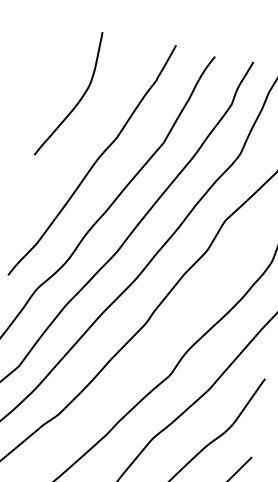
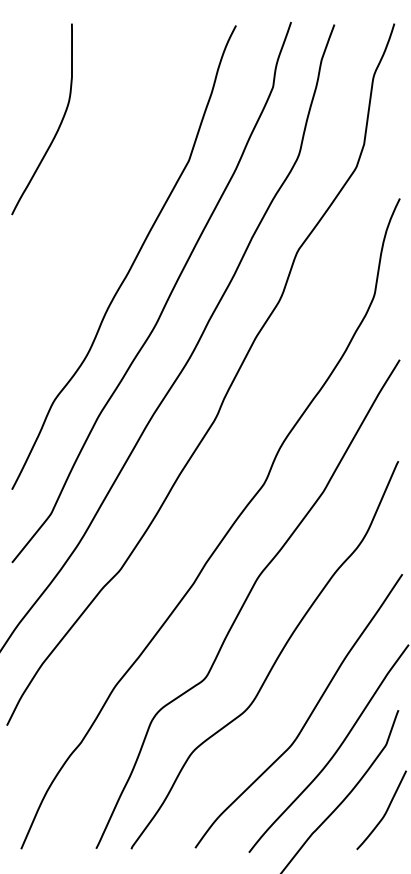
curve: (95, 161) -> (98, 206), removed

